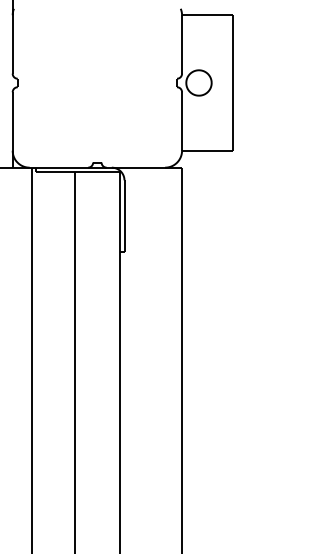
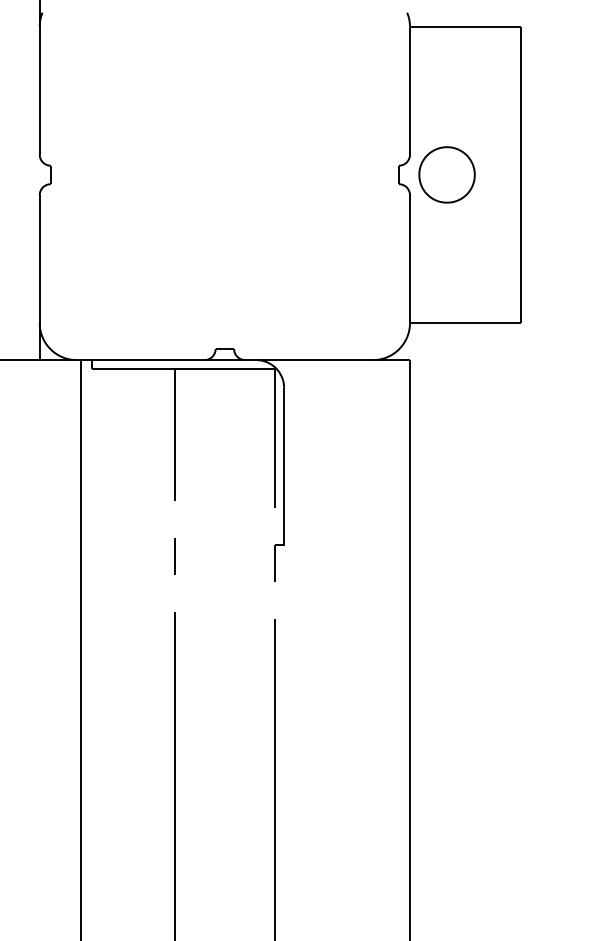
line: (74, 259) -> (174, 560), solid -> dashed
line: (120, 259) -> (275, 560), solid -> dashed

